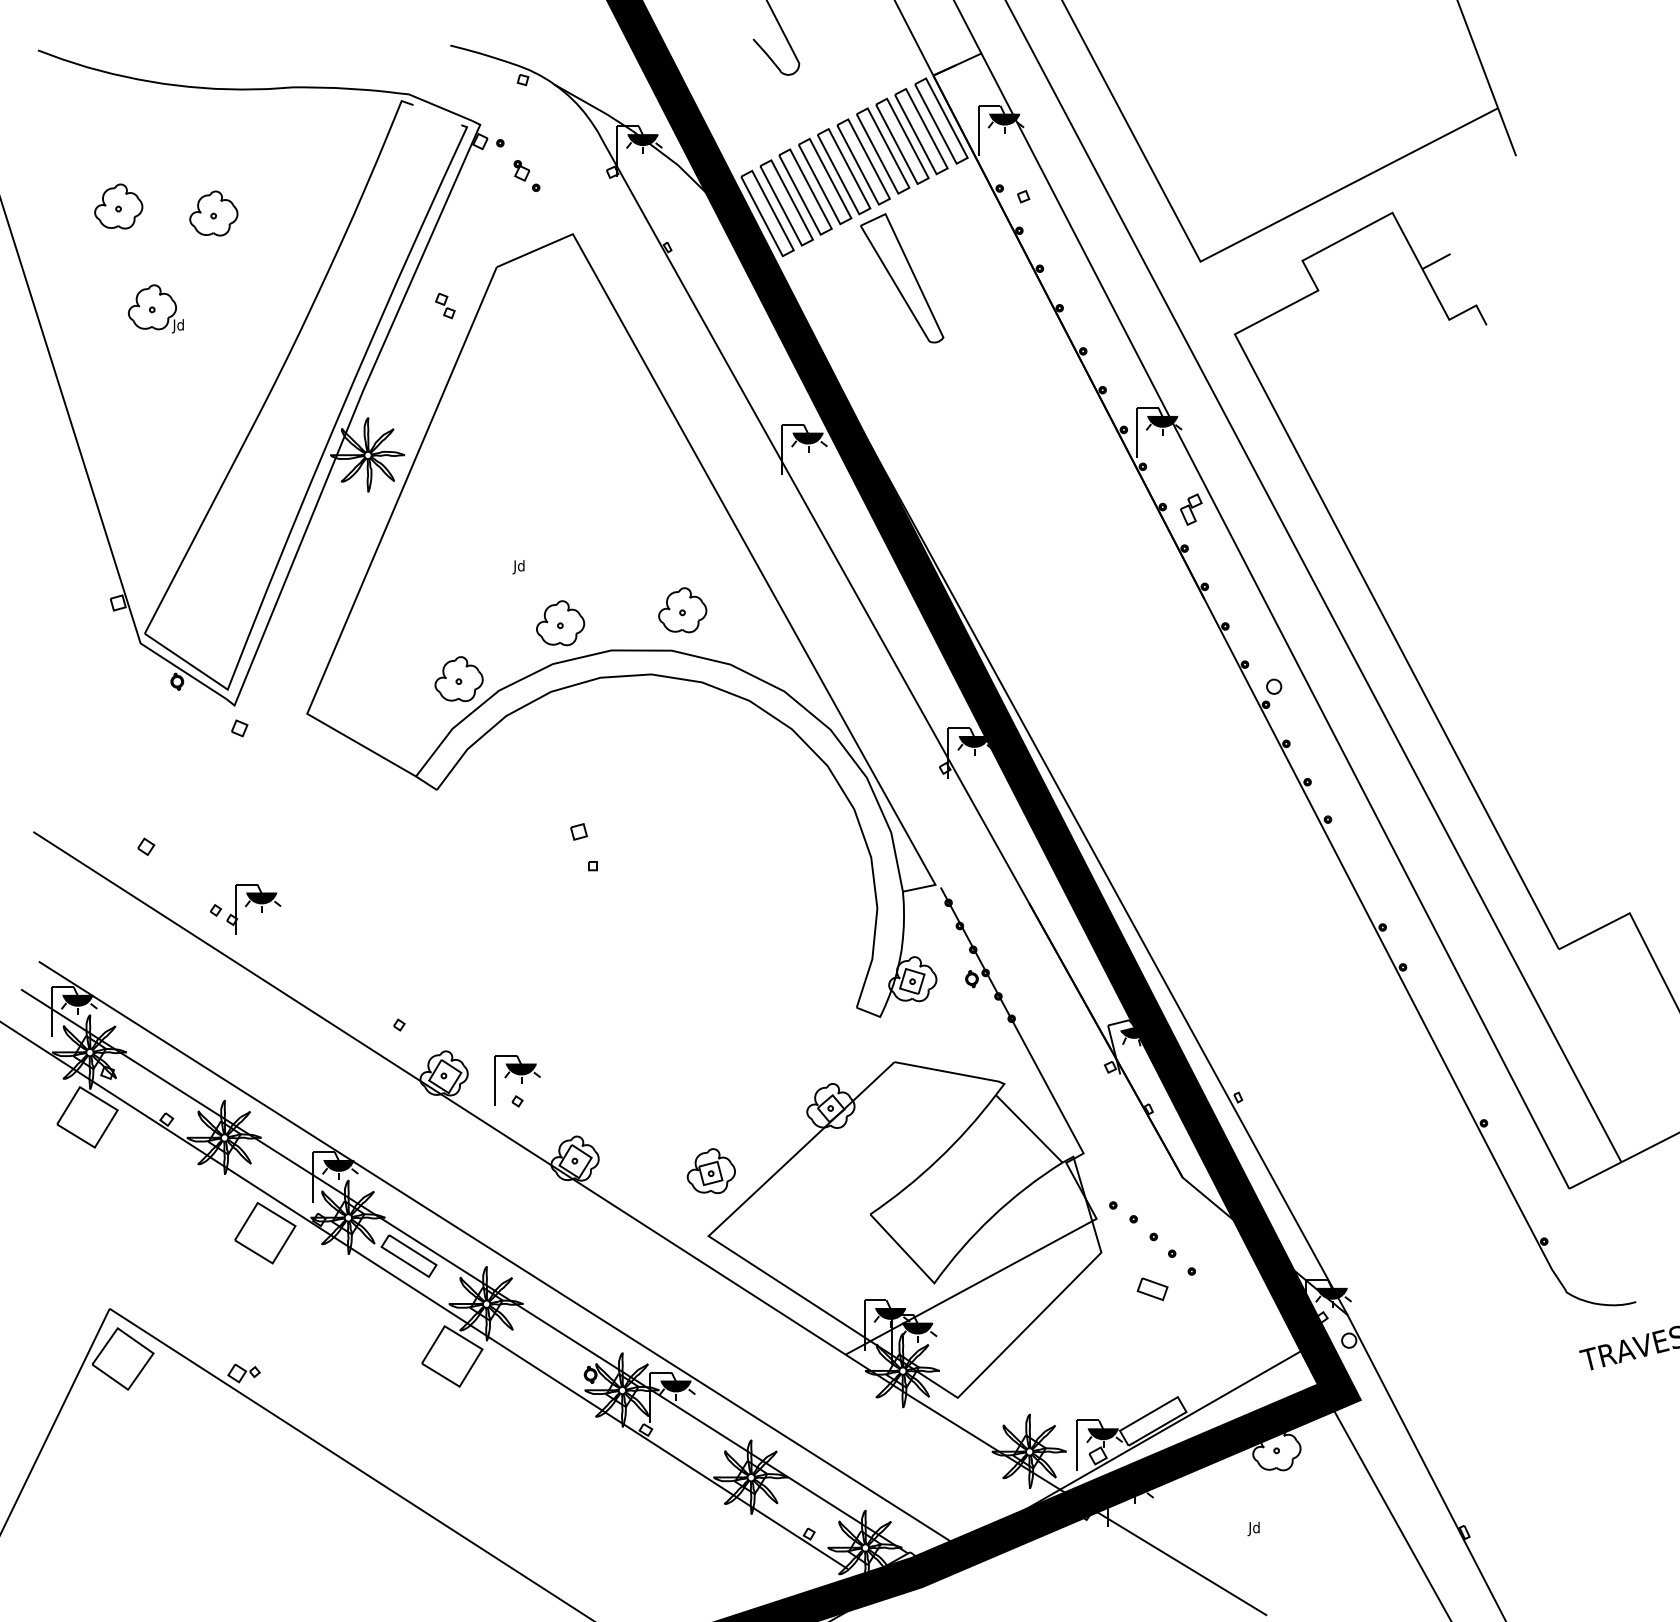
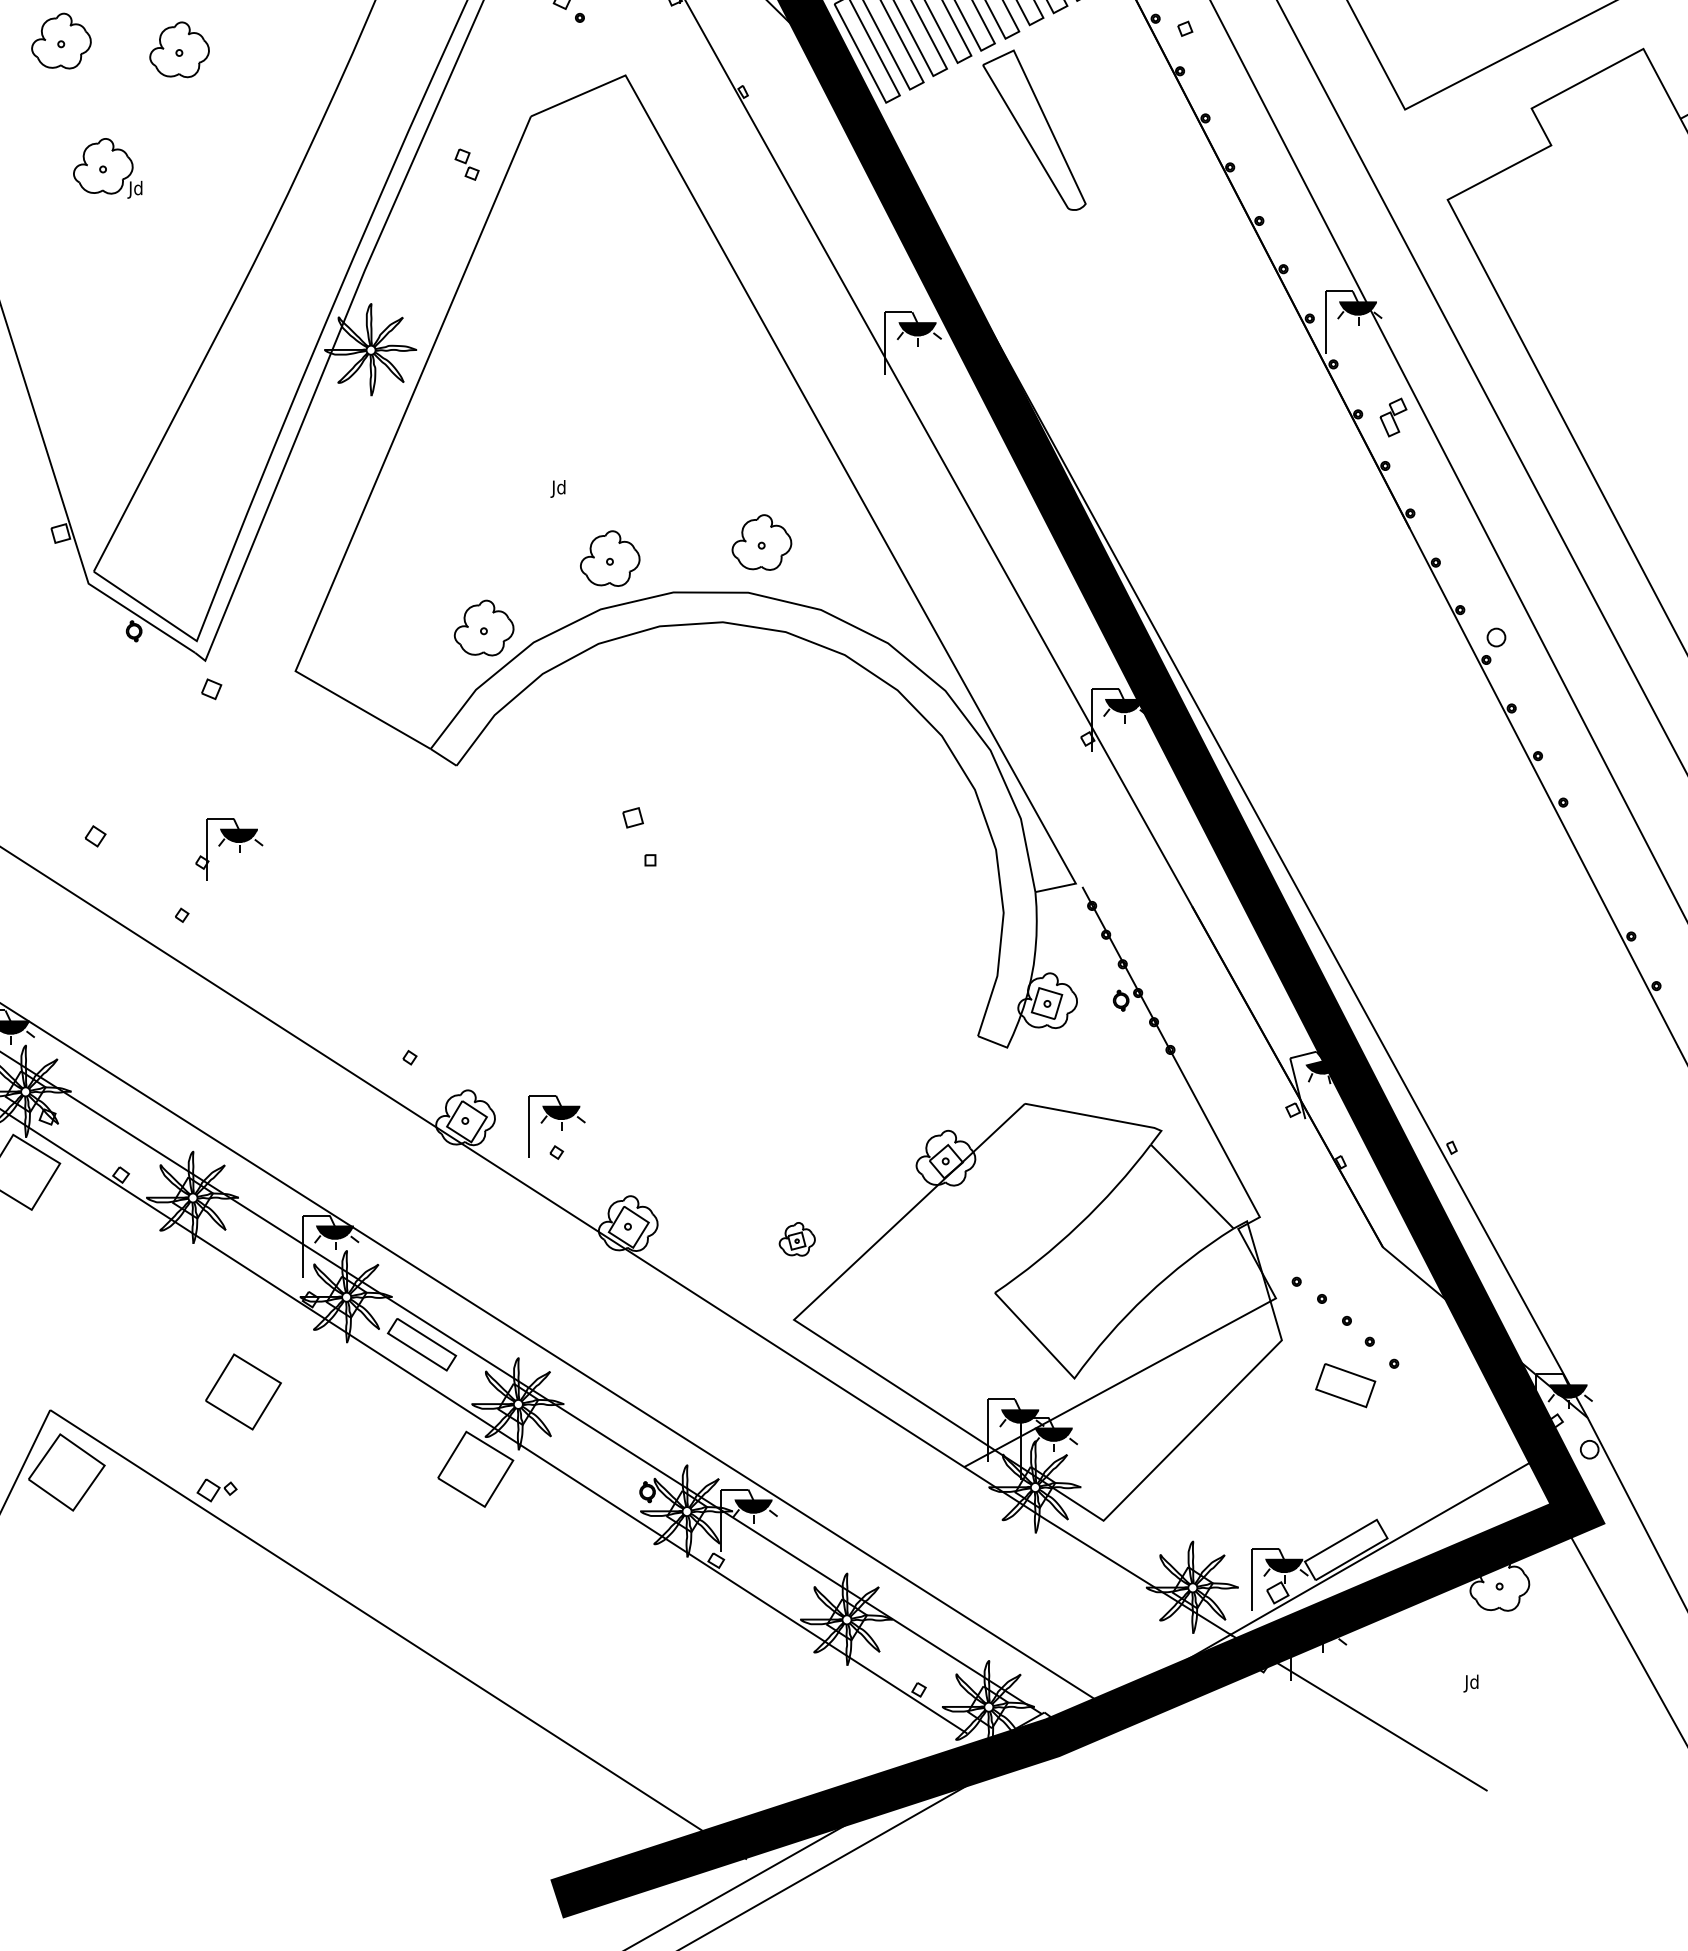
part: (255, 903) -> (231, 842), moved
part: (710, 1171) -> (796, 1239), size x0.6
part: (265, 1233) -> (243, 1392), moved
part: (1152, 1289) -> (1345, 1386), size x1.6

